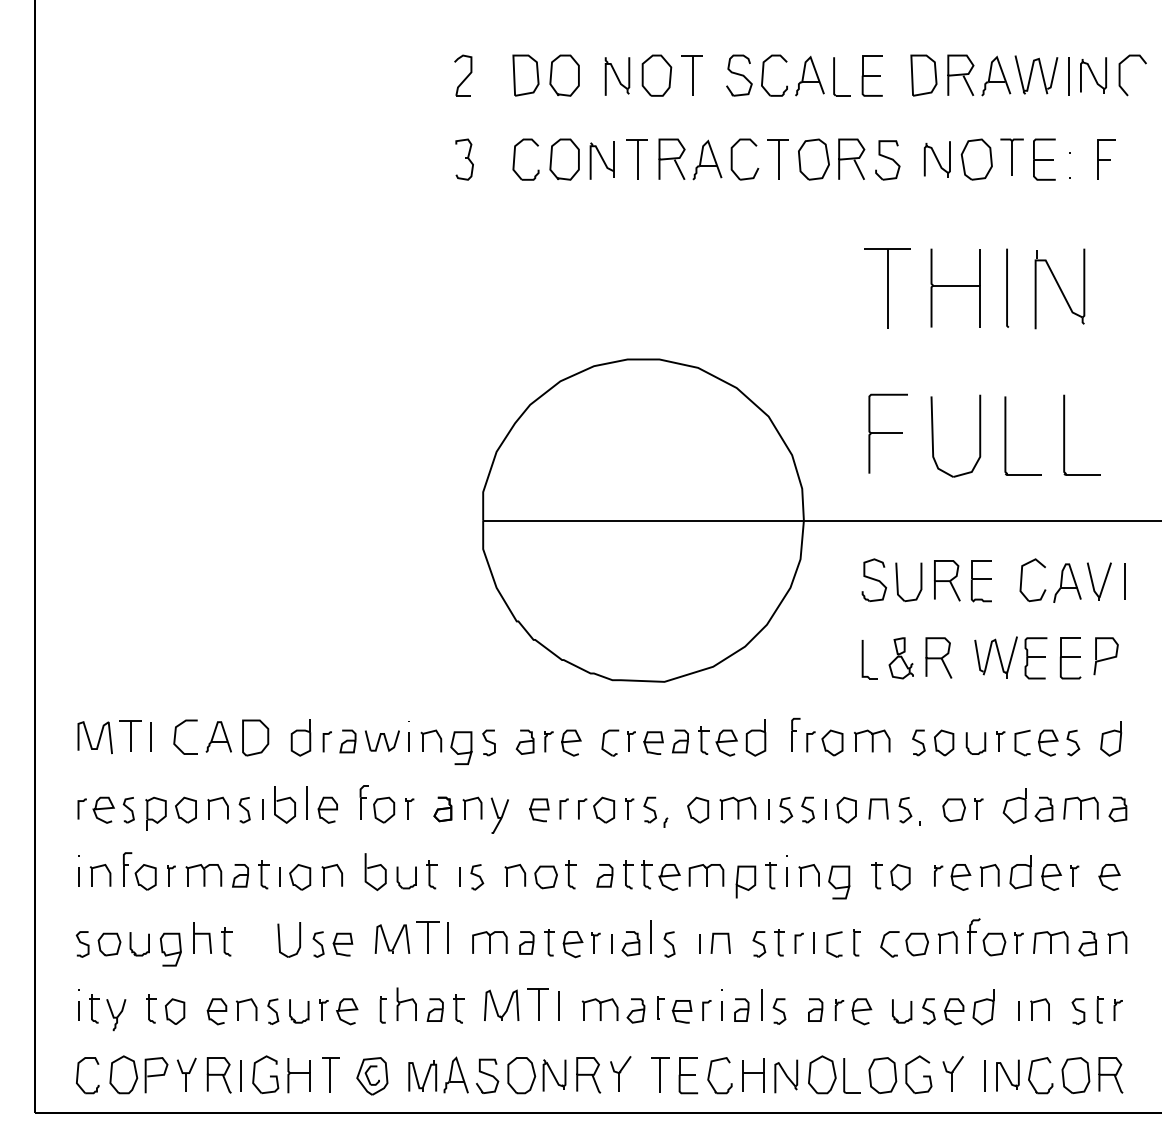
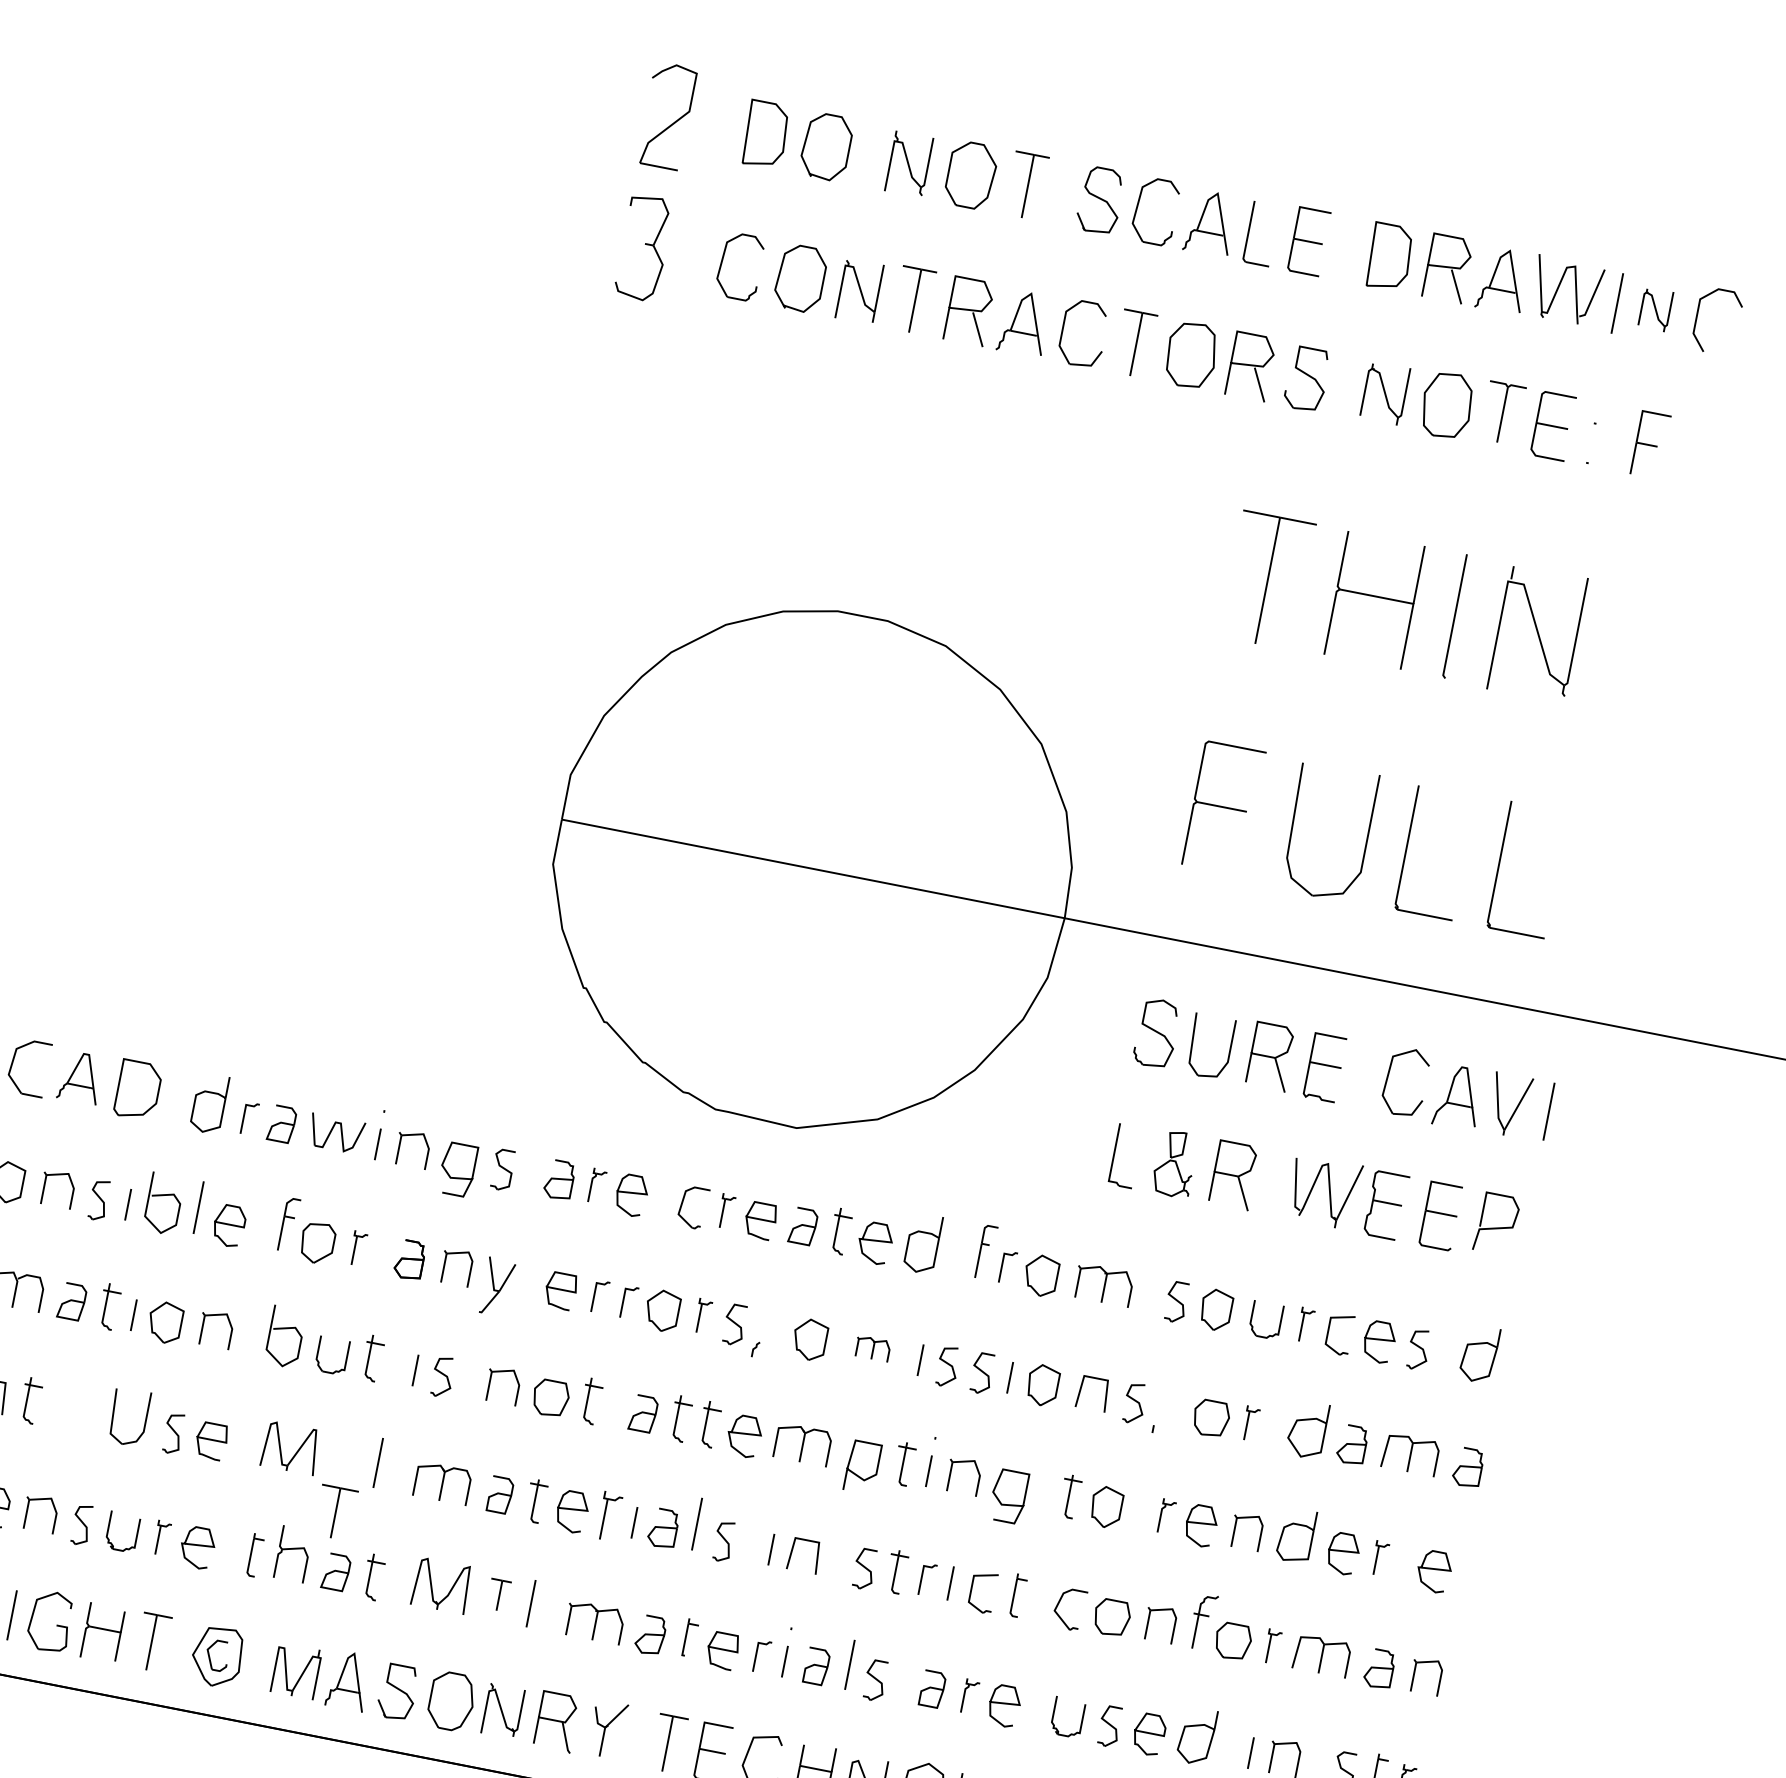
part: (463, 75) -> (667, 115), size x1.6
part: (1093, 75) -> (1655, 309), size x0.7
part: (464, 159) -> (643, 247), size x1.6
part: (737, 807) -> (872, 1347), size x0.6
part: (427, 937) -> (335, 1512), moved
part: (595, 942) -> (608, 1515), size x1.4
part: (537, 1004) -> (498, 1594), size x0.6

